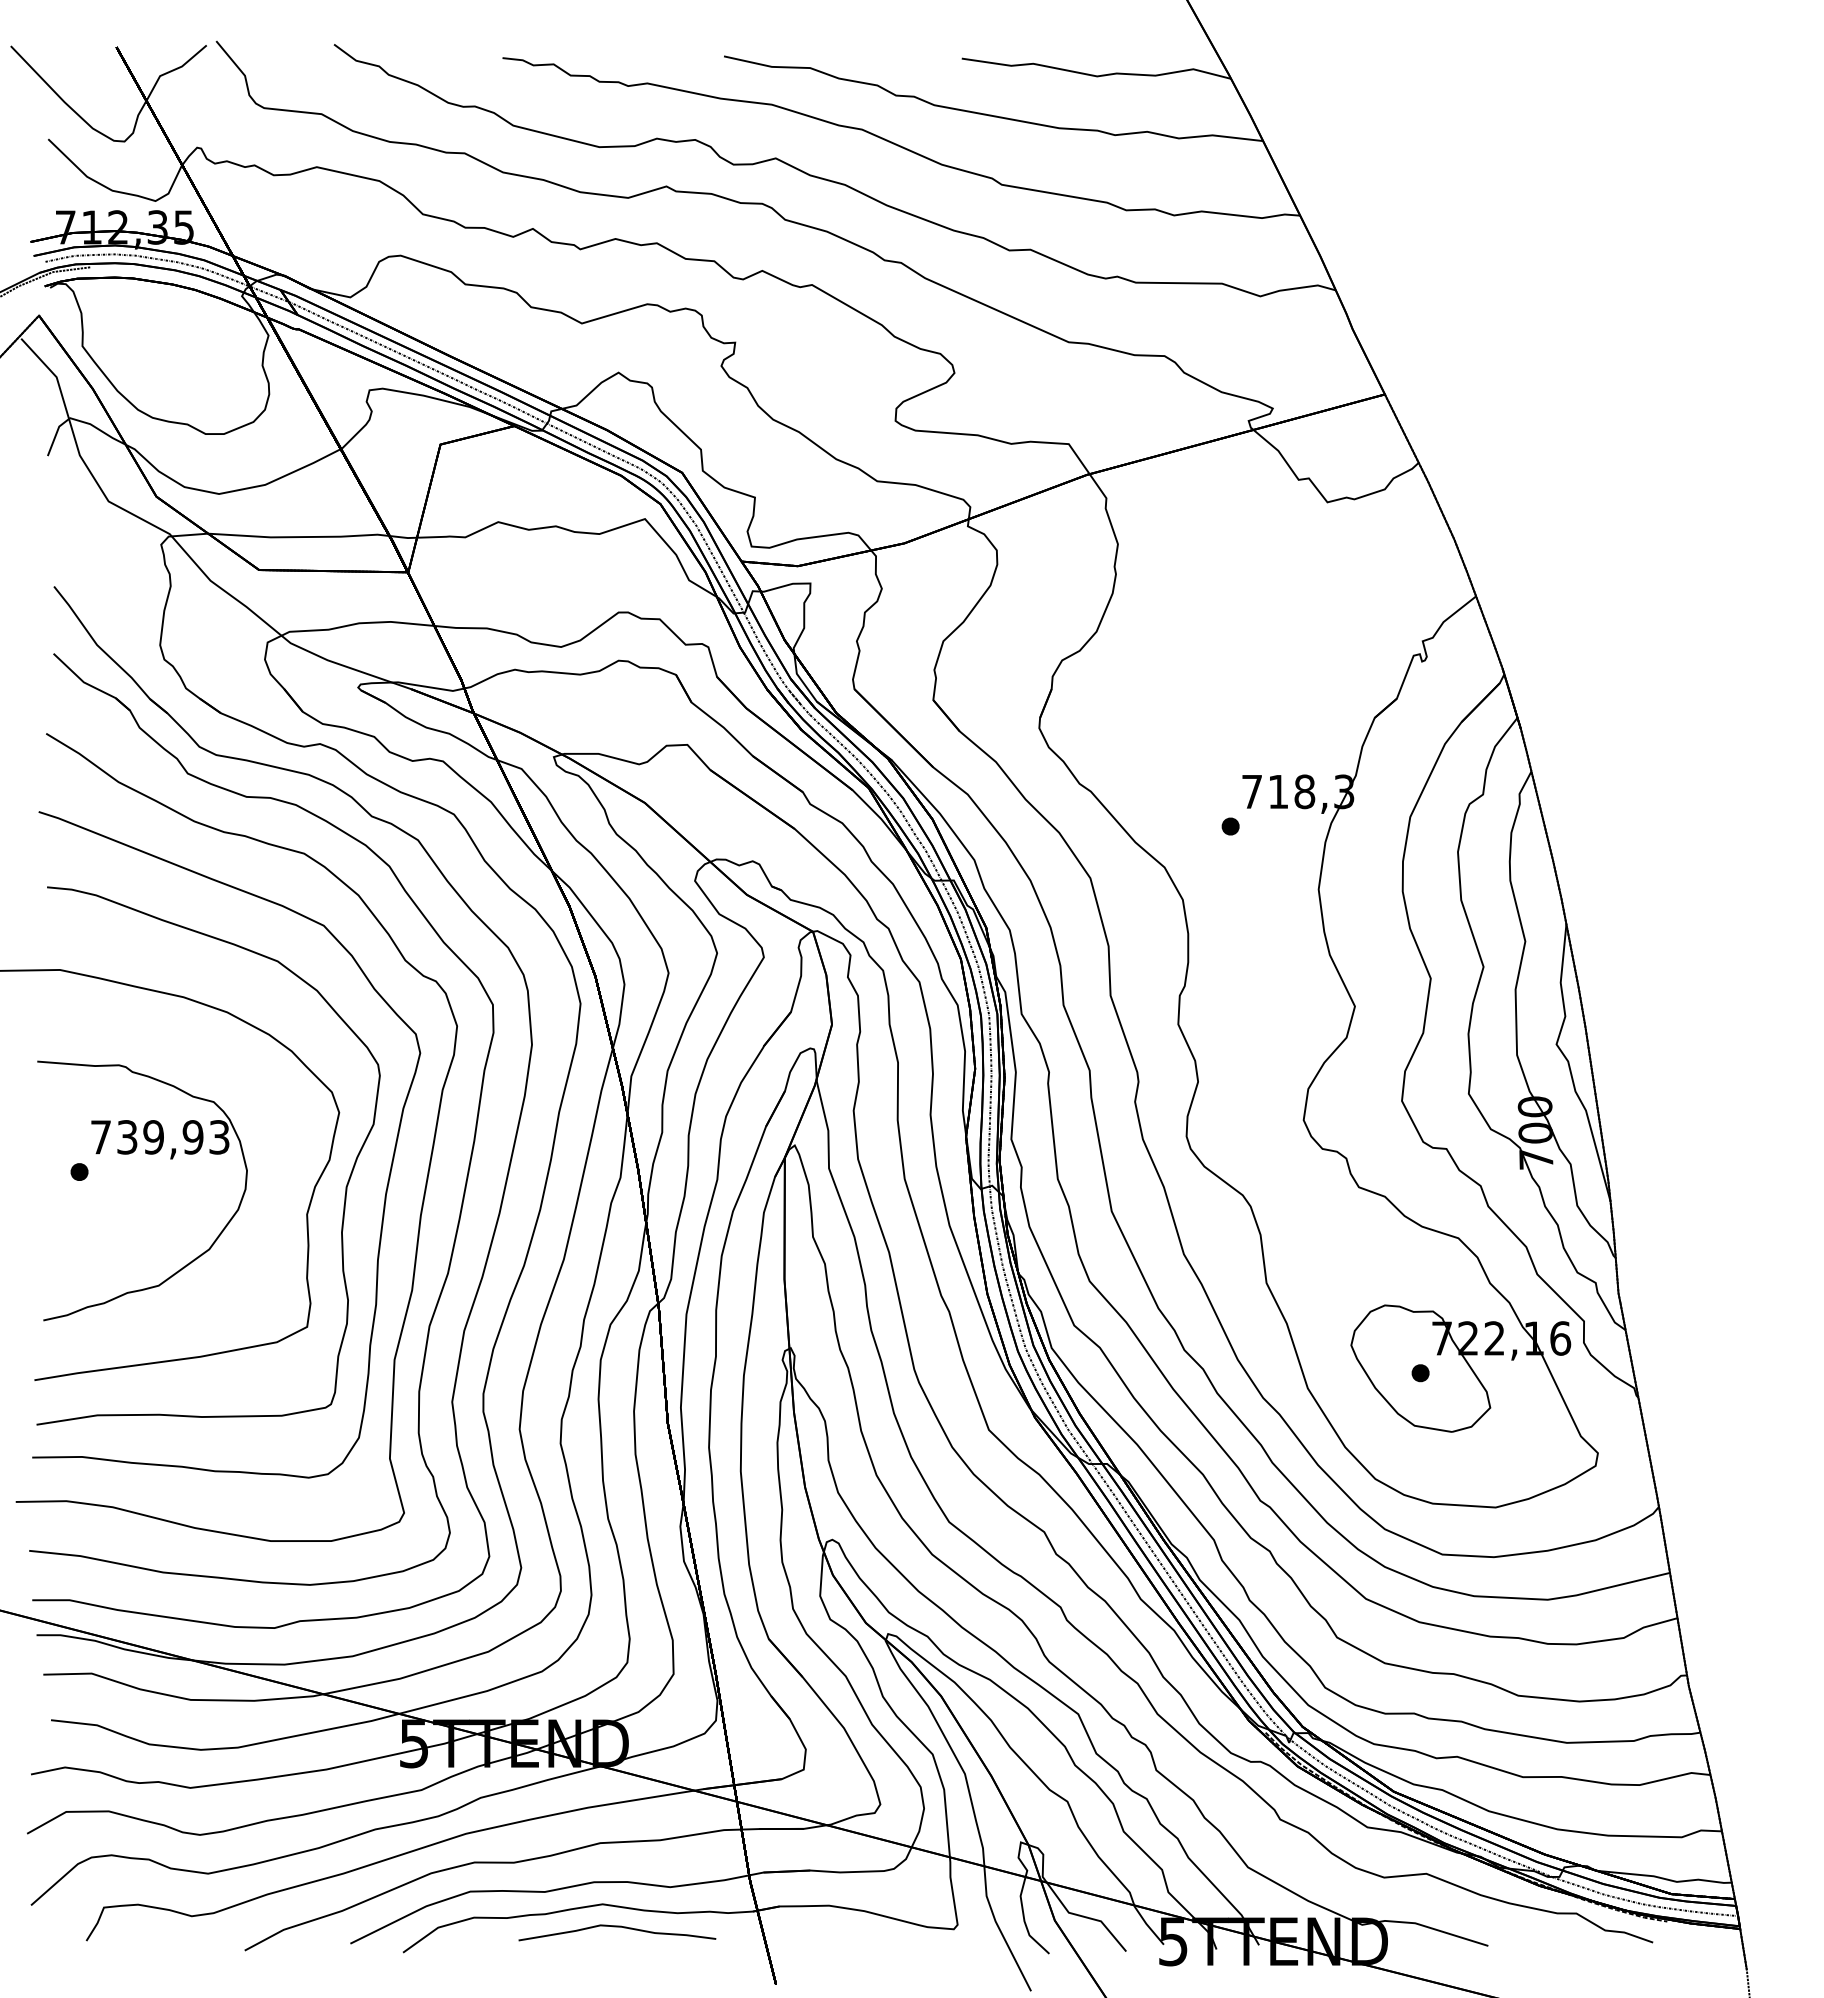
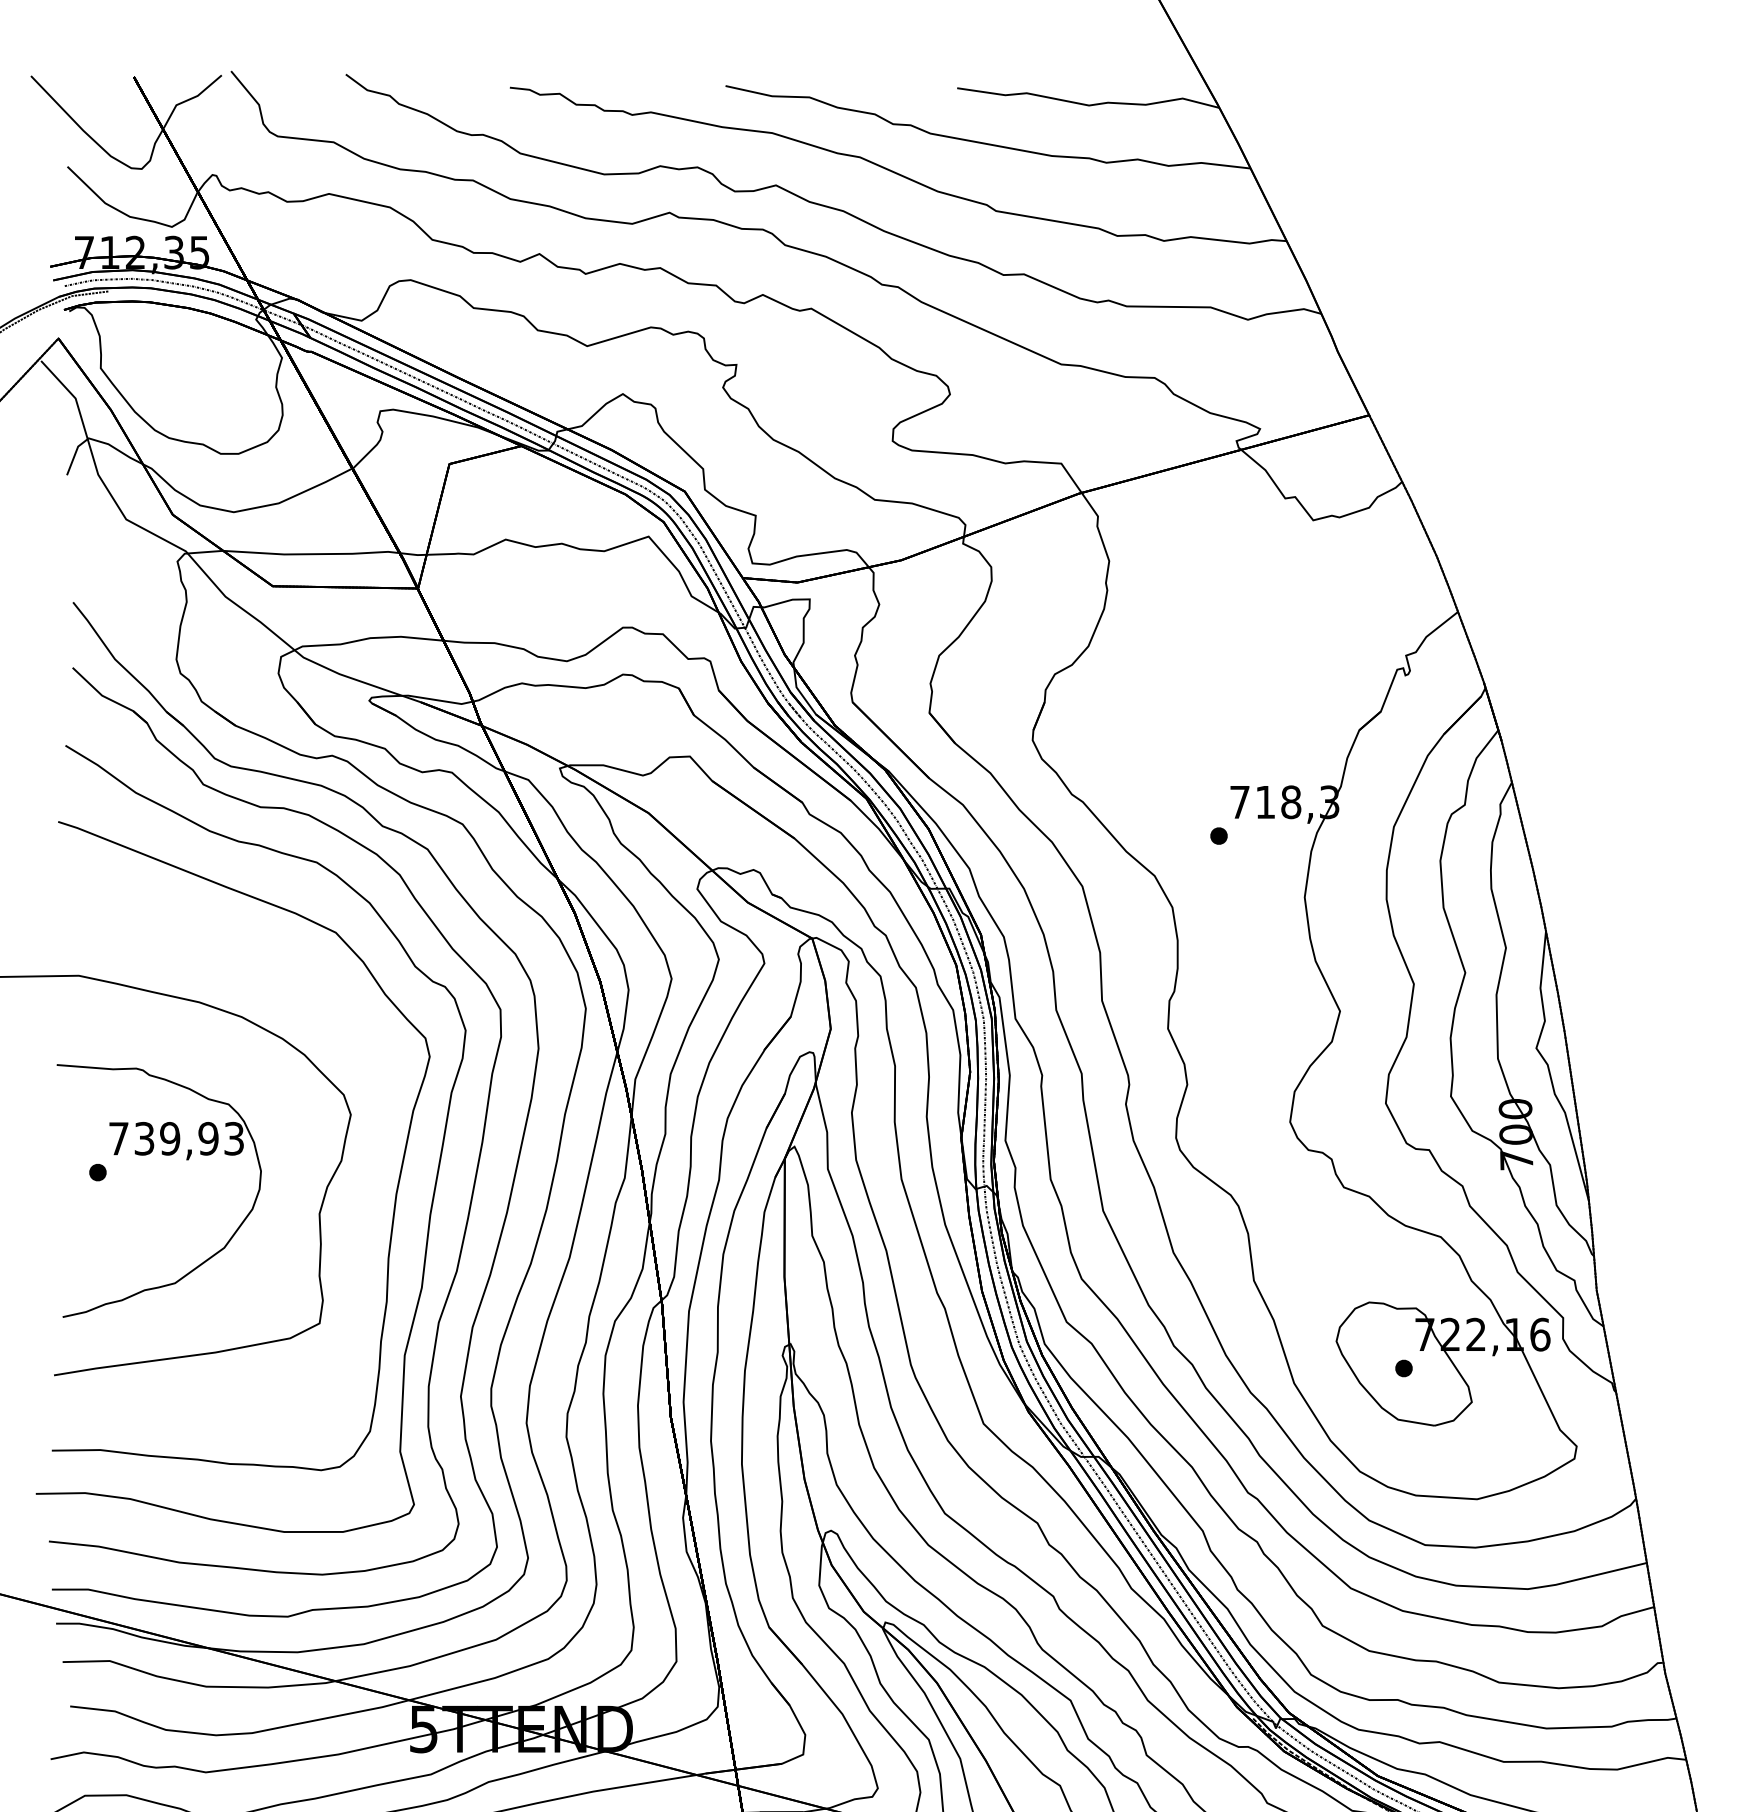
curve: (345, 1186) -> (356, 1186), removed

